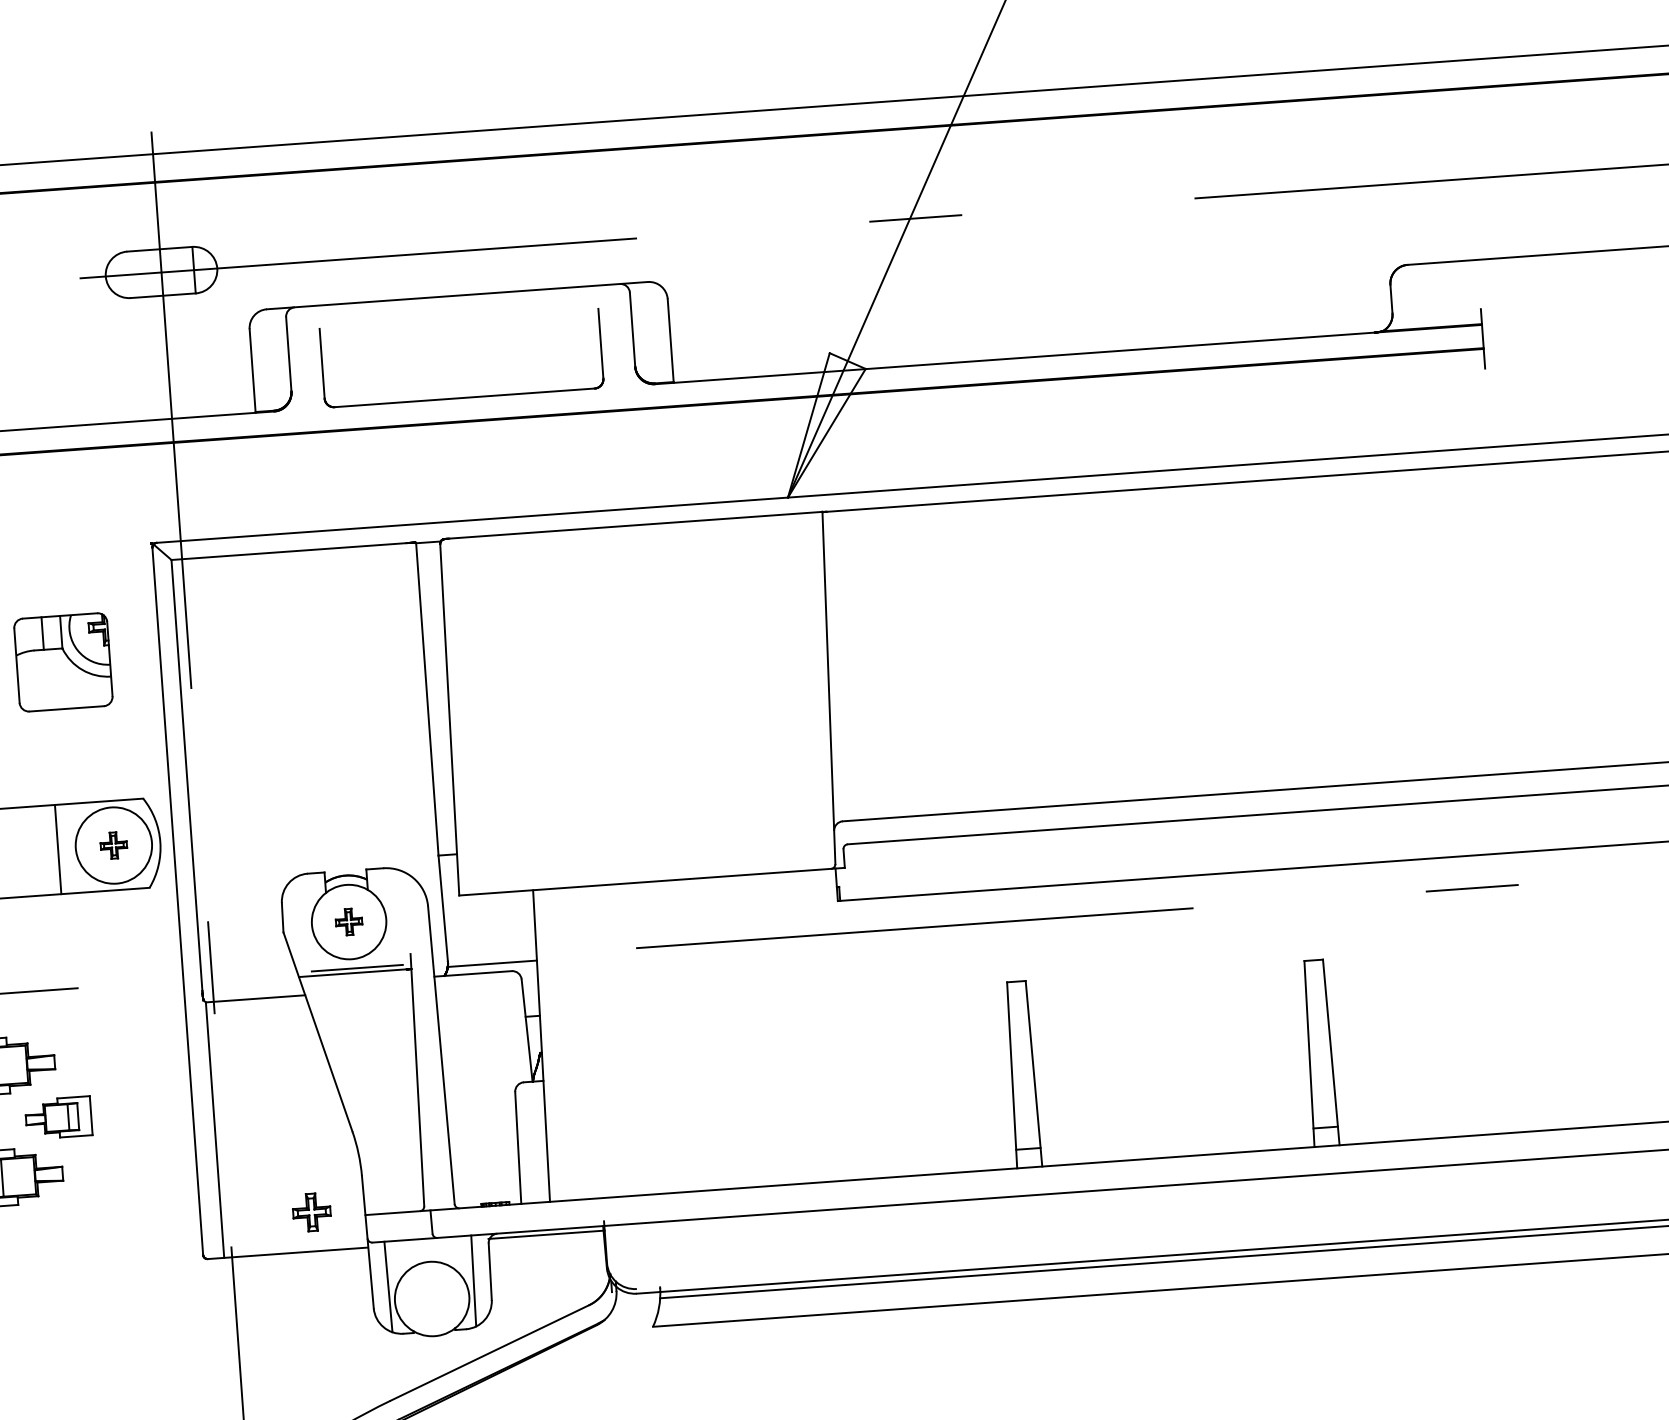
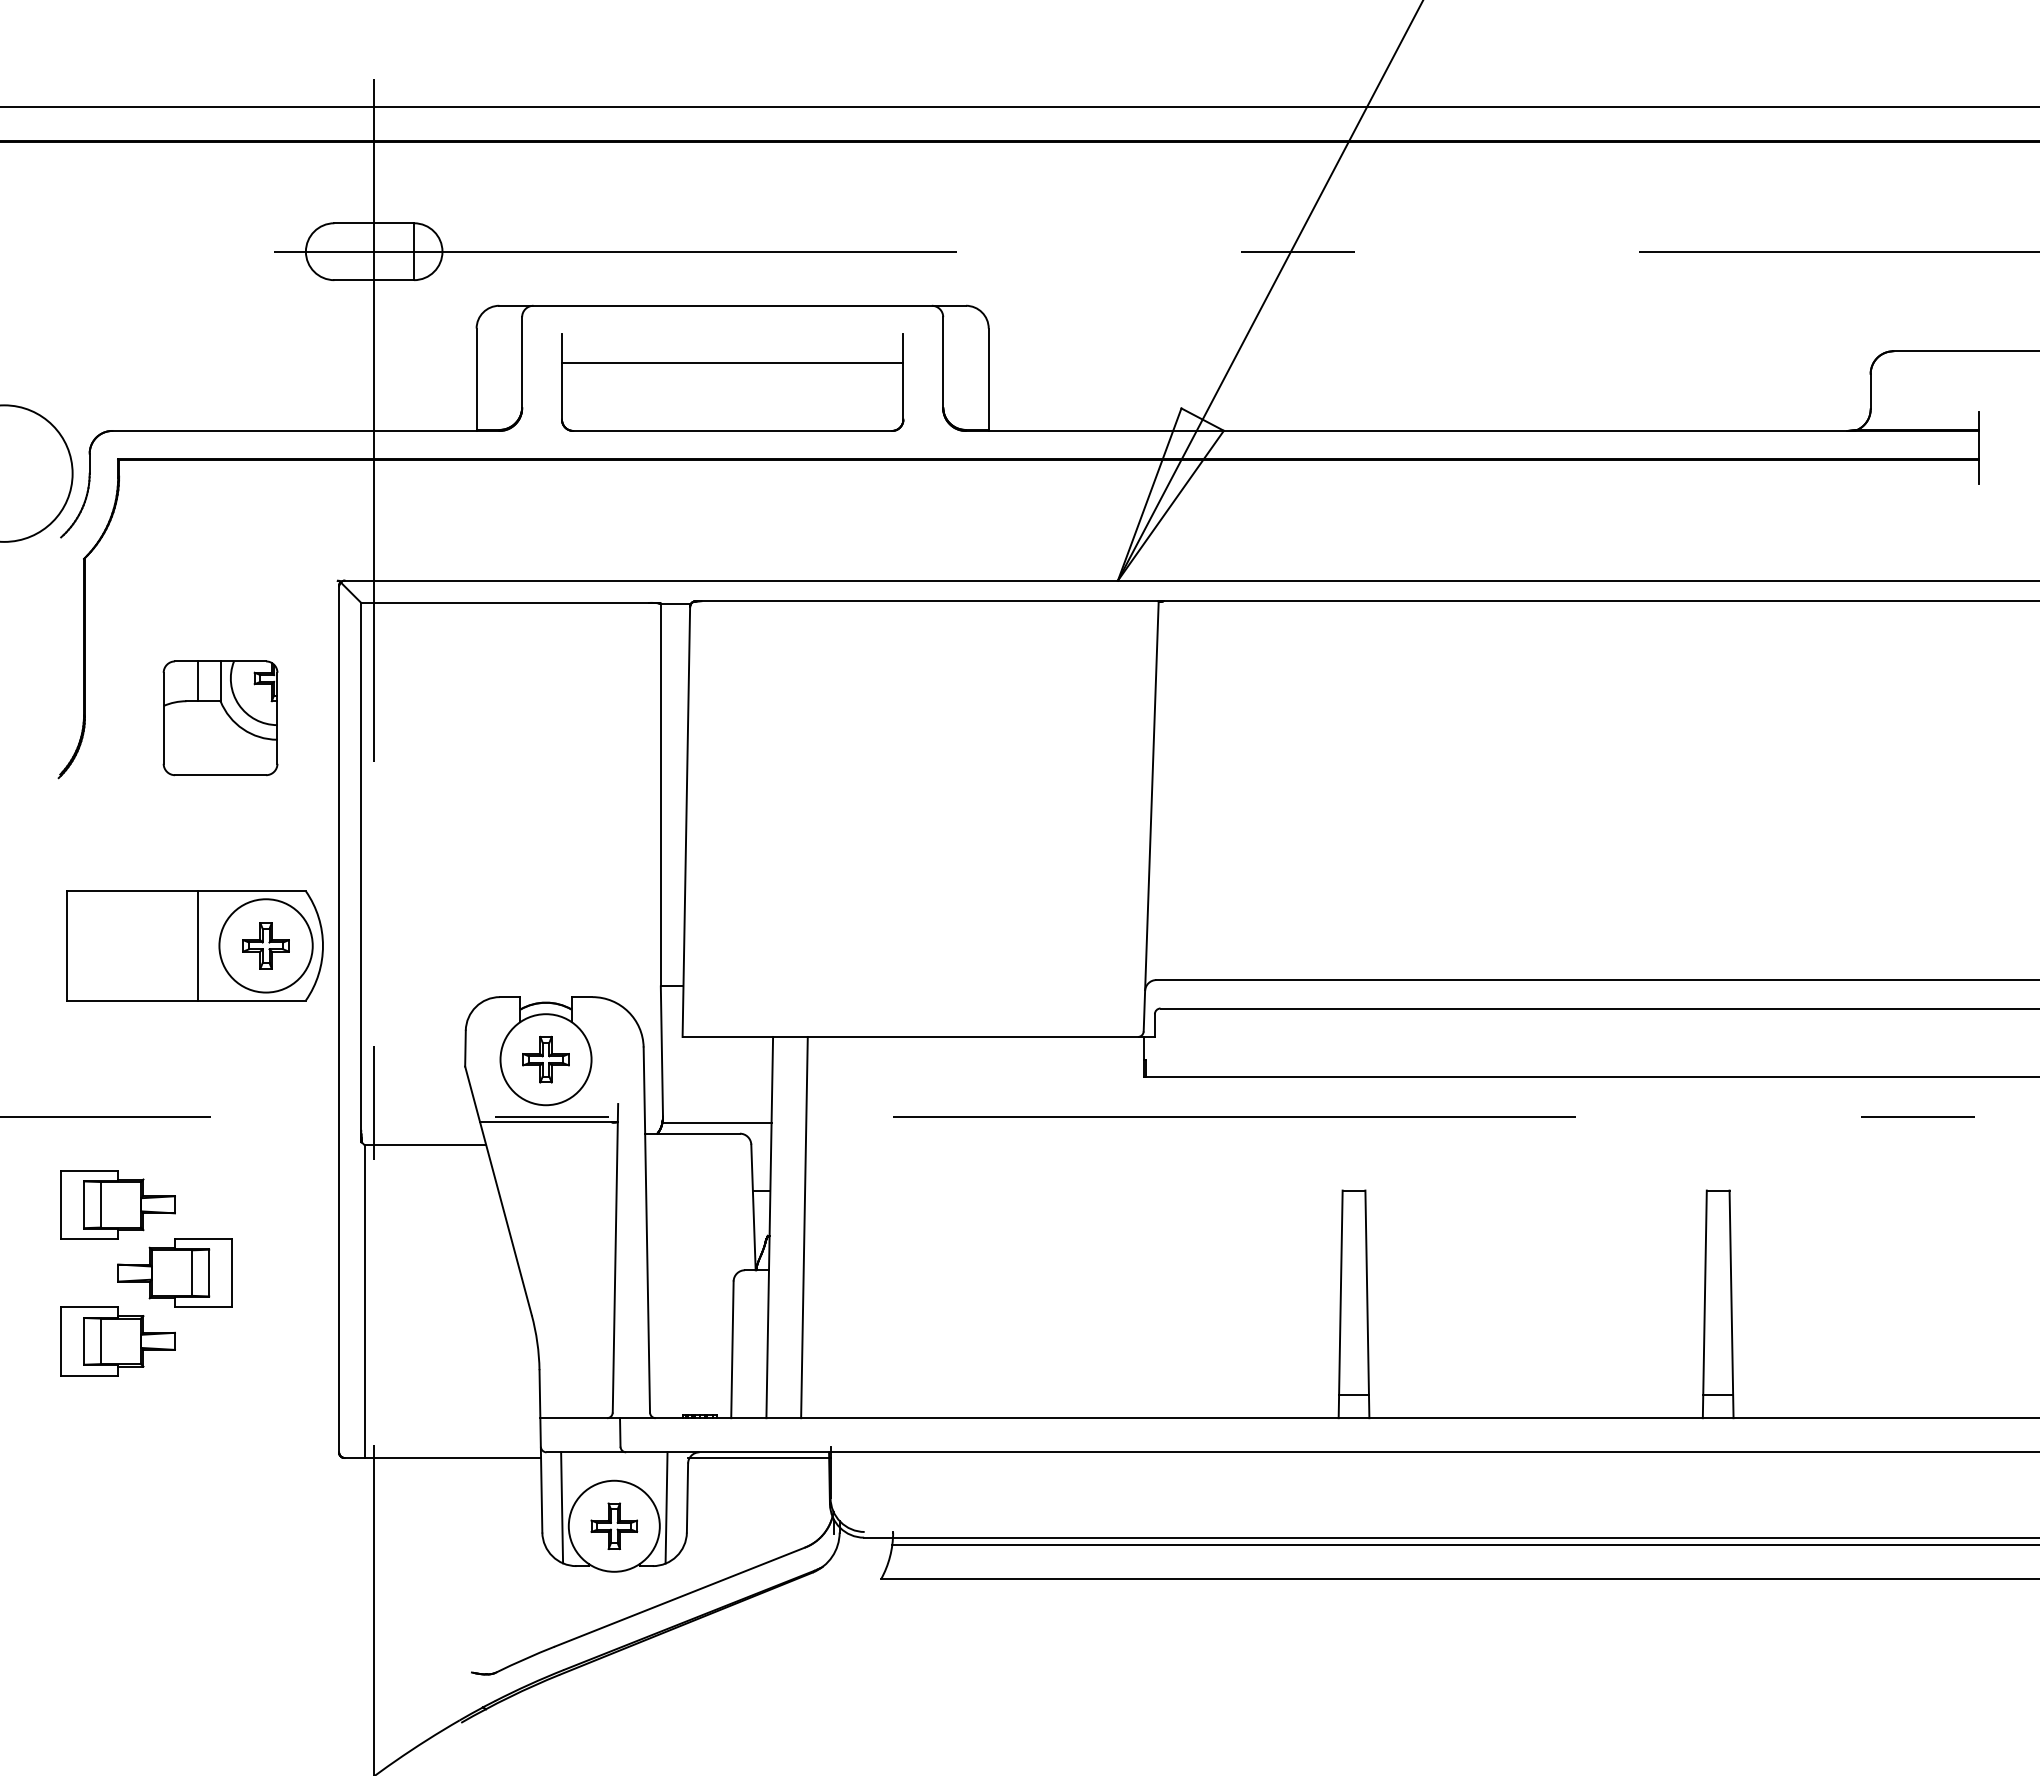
line: (460, 341) -> (732, 362), added
part: (113, 845) -> (265, 945), size x1.43
part: (348, 921) -> (545, 1059), size x1.43
line: (569, 1043) -> (804, 1227), added
part: (58, 1117) -> (174, 1272), size x1.43
part: (312, 1212) -> (614, 1526), moved

